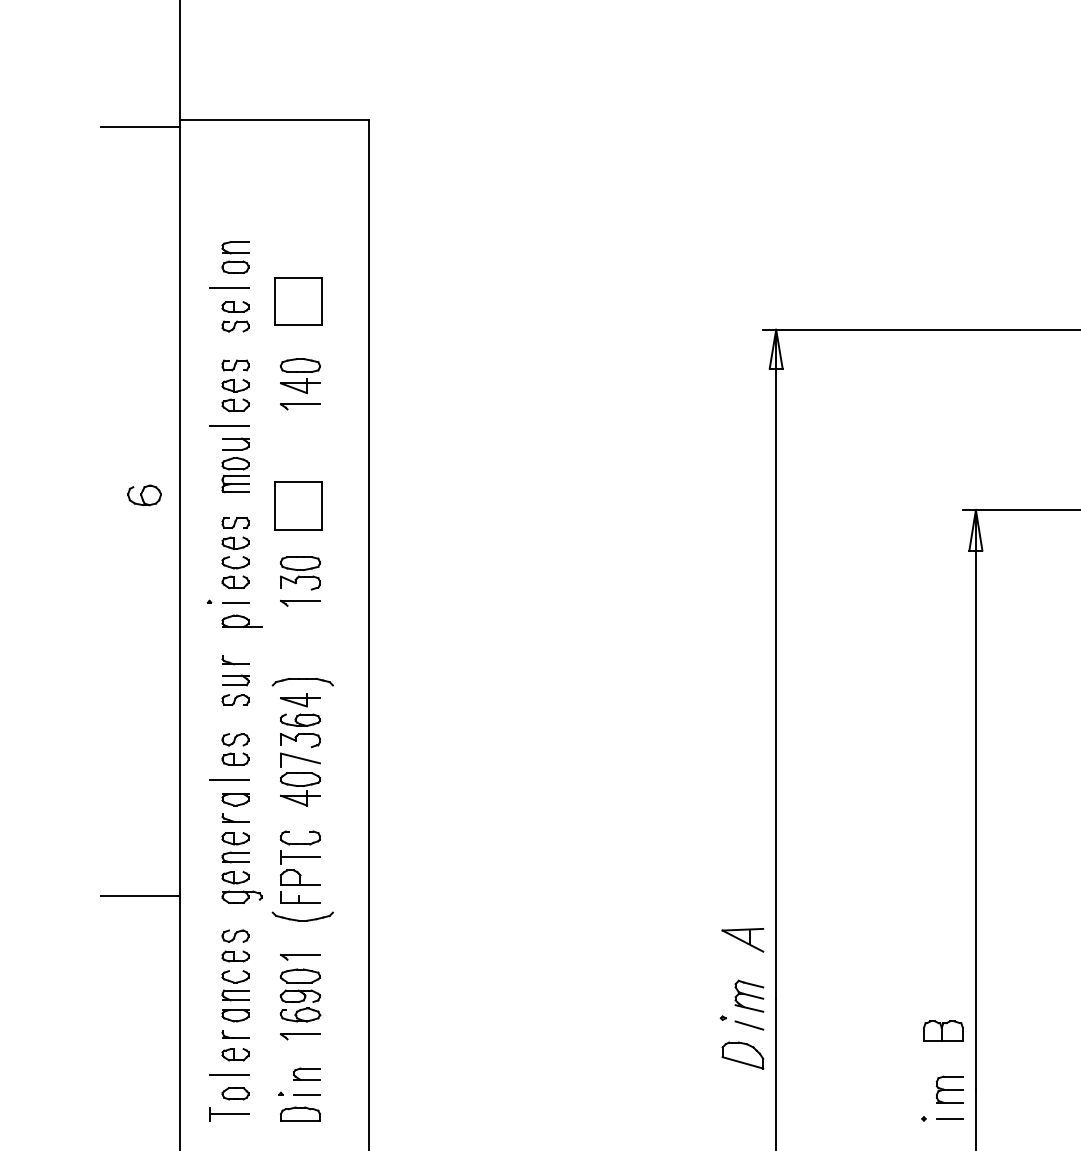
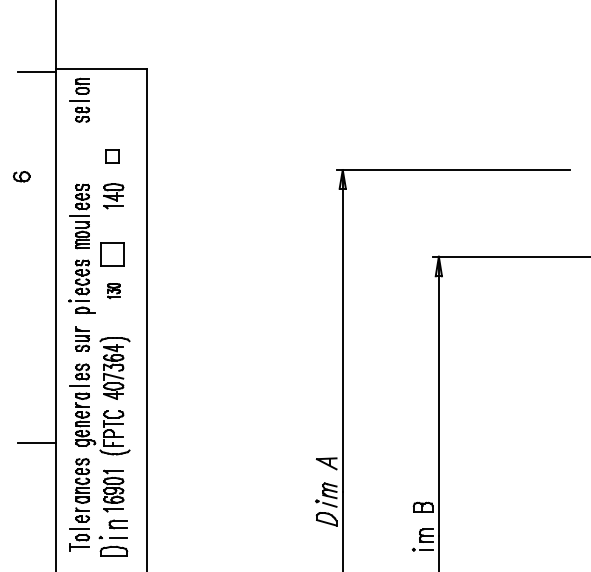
part: (229, 285) -> (79, 99), moved
part: (297, 301) -> (112, 156), size x0.6
part: (143, 494) -> (21, 176), moved
part: (299, 580) -> (113, 290), size x0.6
part: (299, 1093) -> (113, 537), size x1.4

